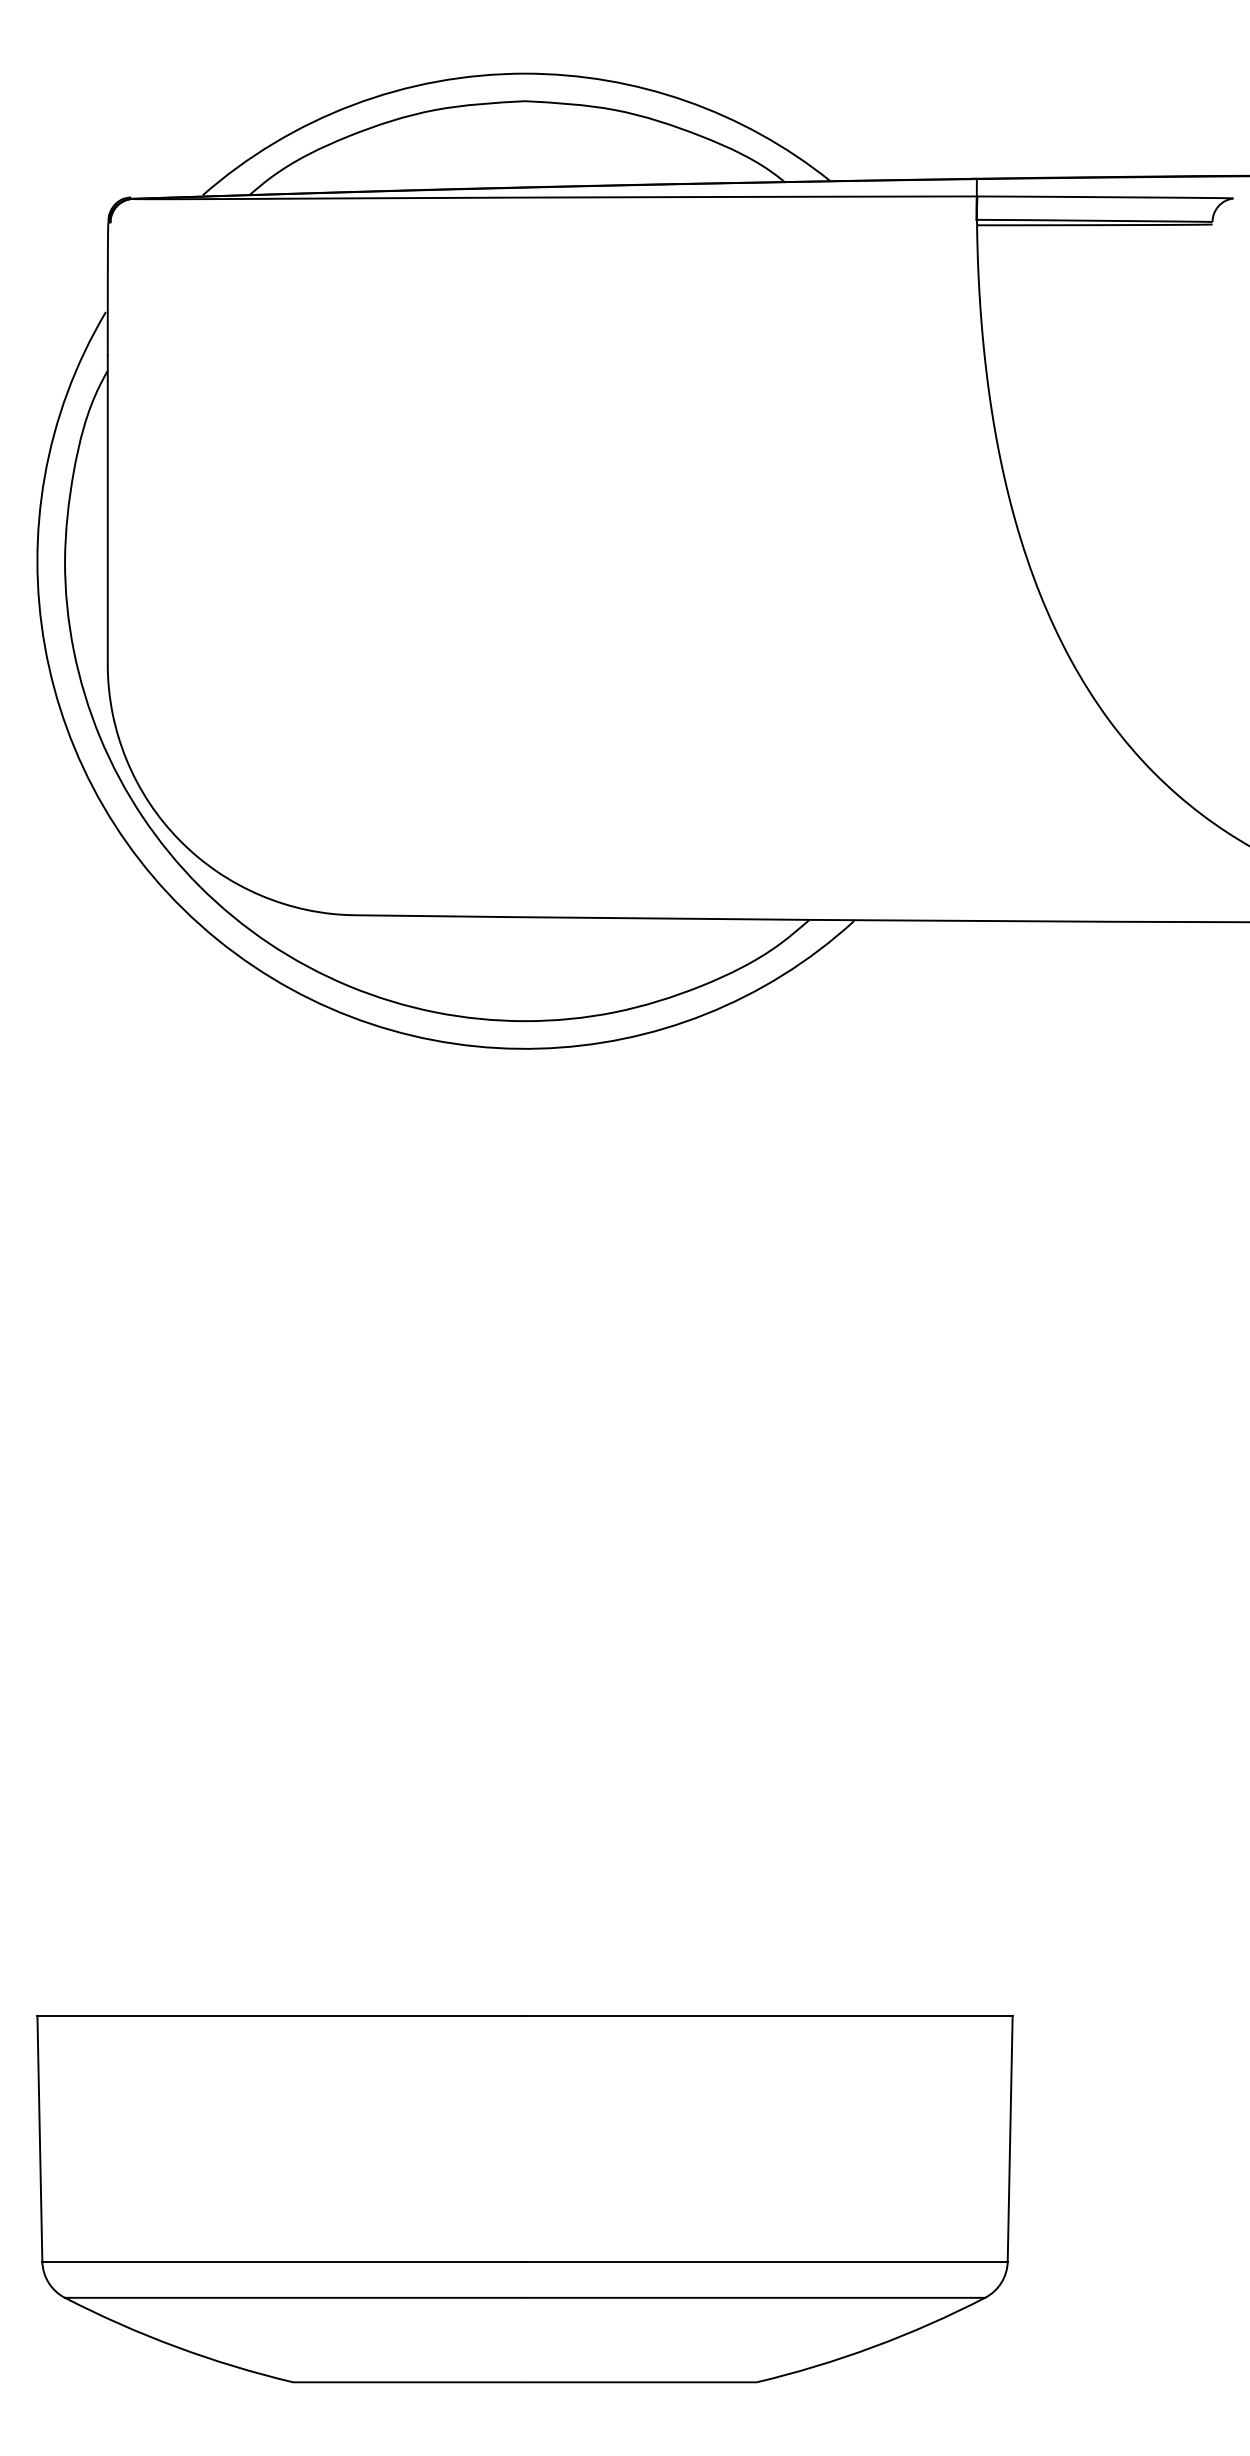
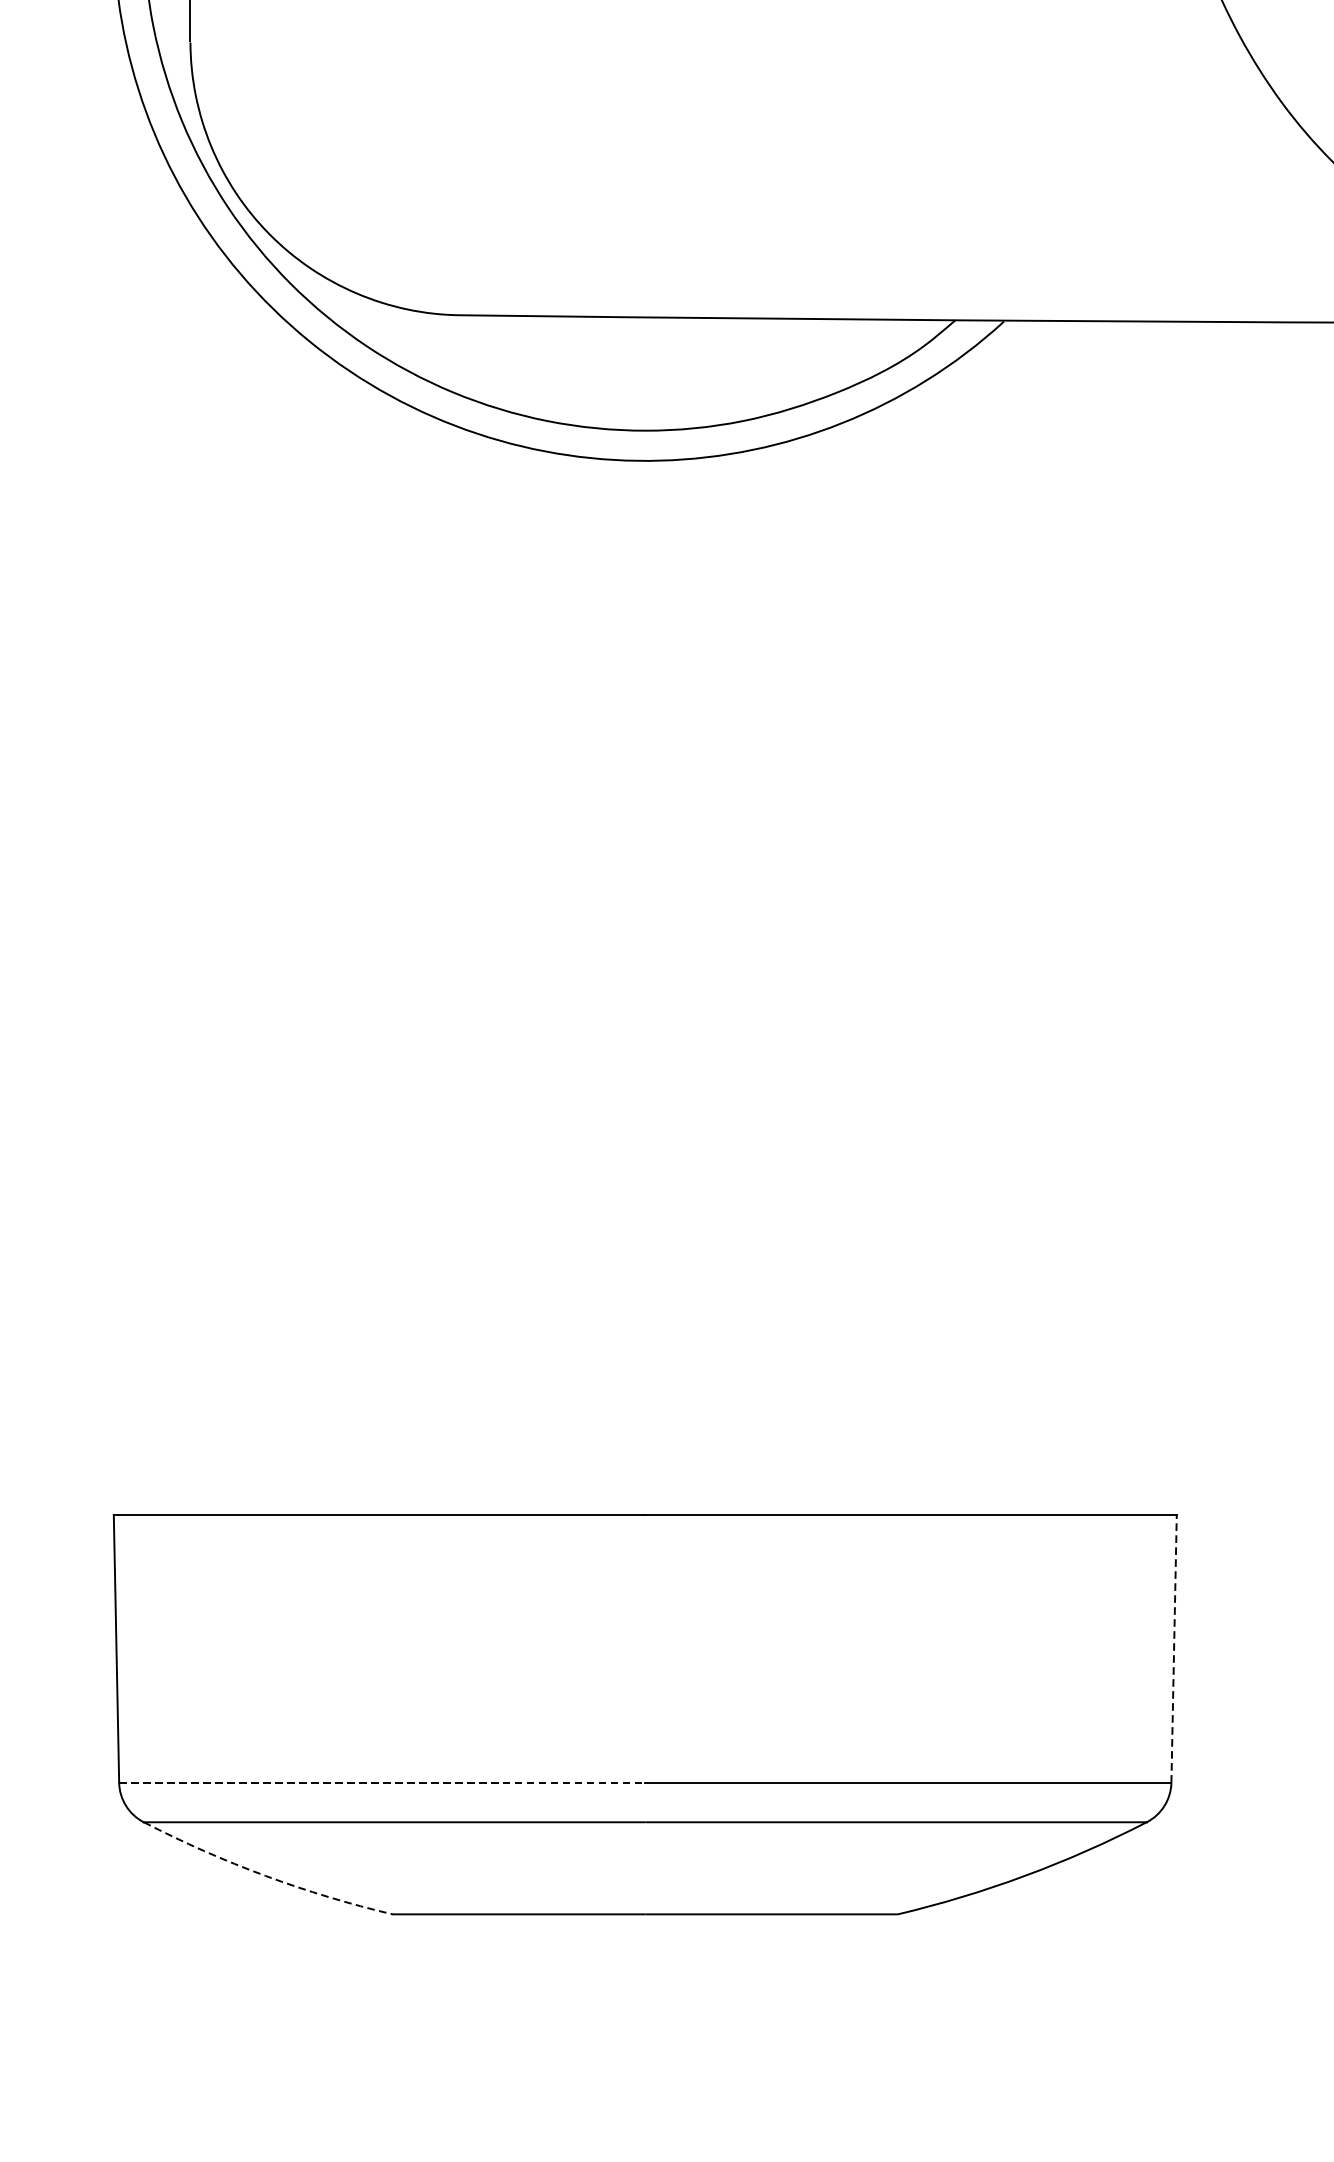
line: (1010, 2138) -> (1174, 1648), solid -> dashed
line: (284, 2261) -> (383, 1782), solid -> dashed
arc: (176, 2347) -> (265, 1876), solid -> dashed

